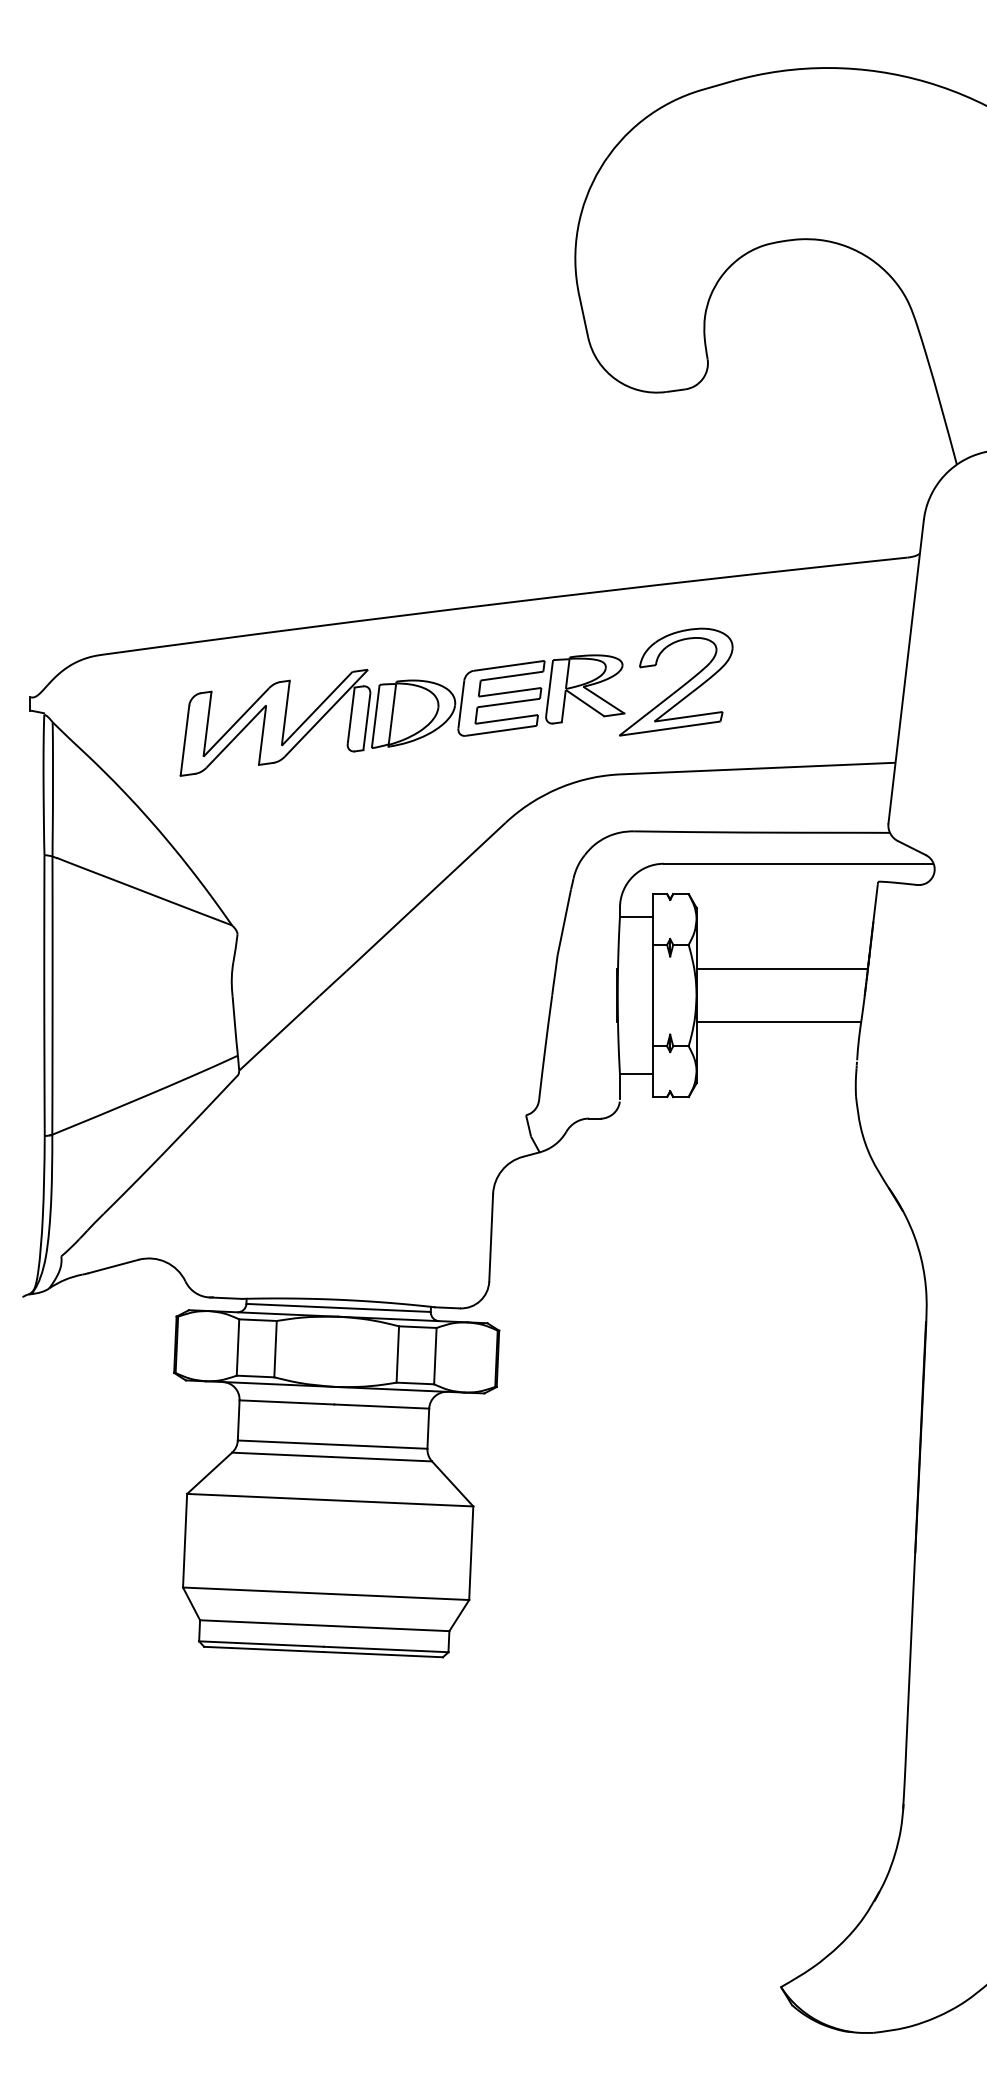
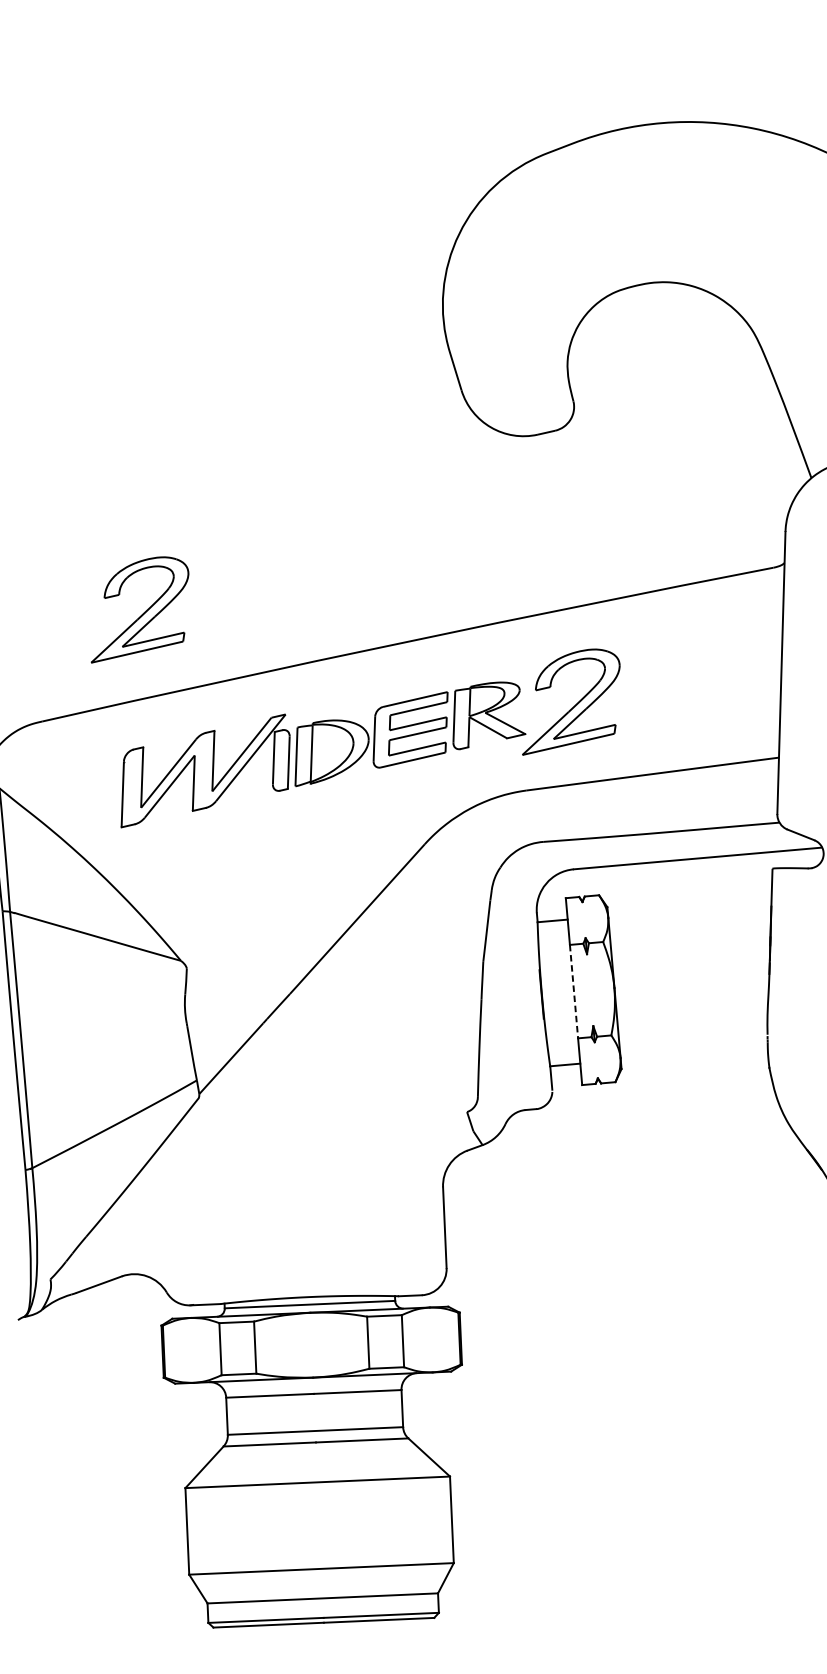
part: (224, 546) -> (143, 612), added
line: (781, 969) -> (690, 957), removed
line: (652, 995) -> (573, 991), solid -> dashed
line: (778, 1021) -> (692, 1005), removed

